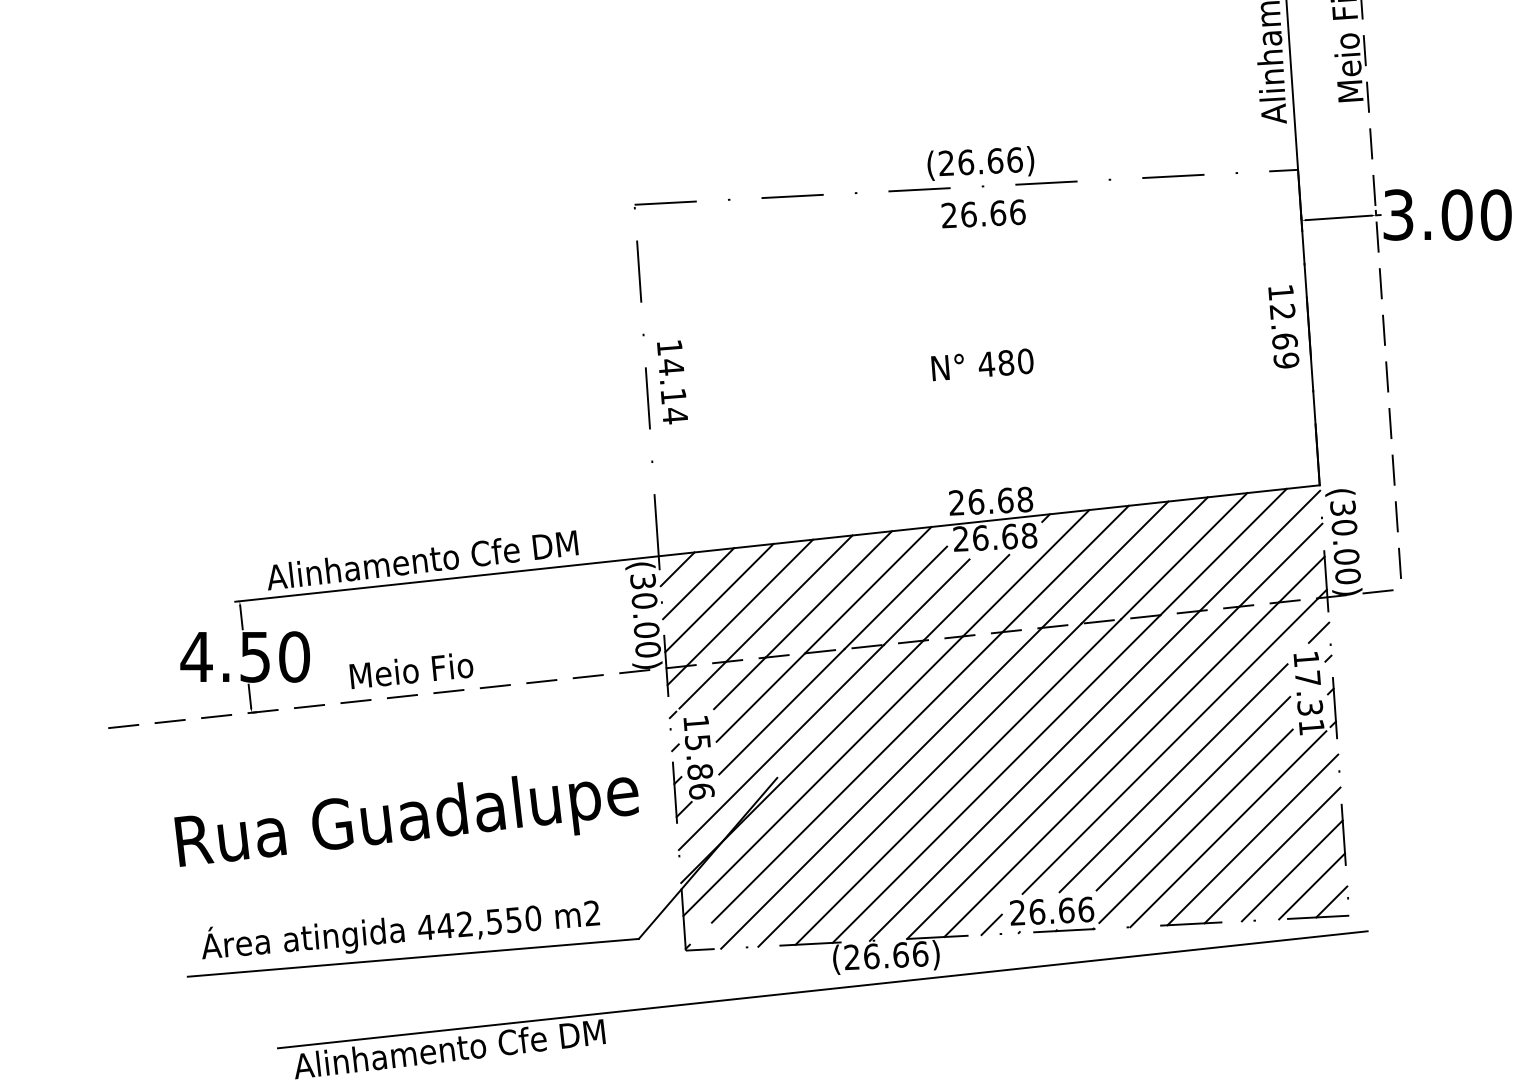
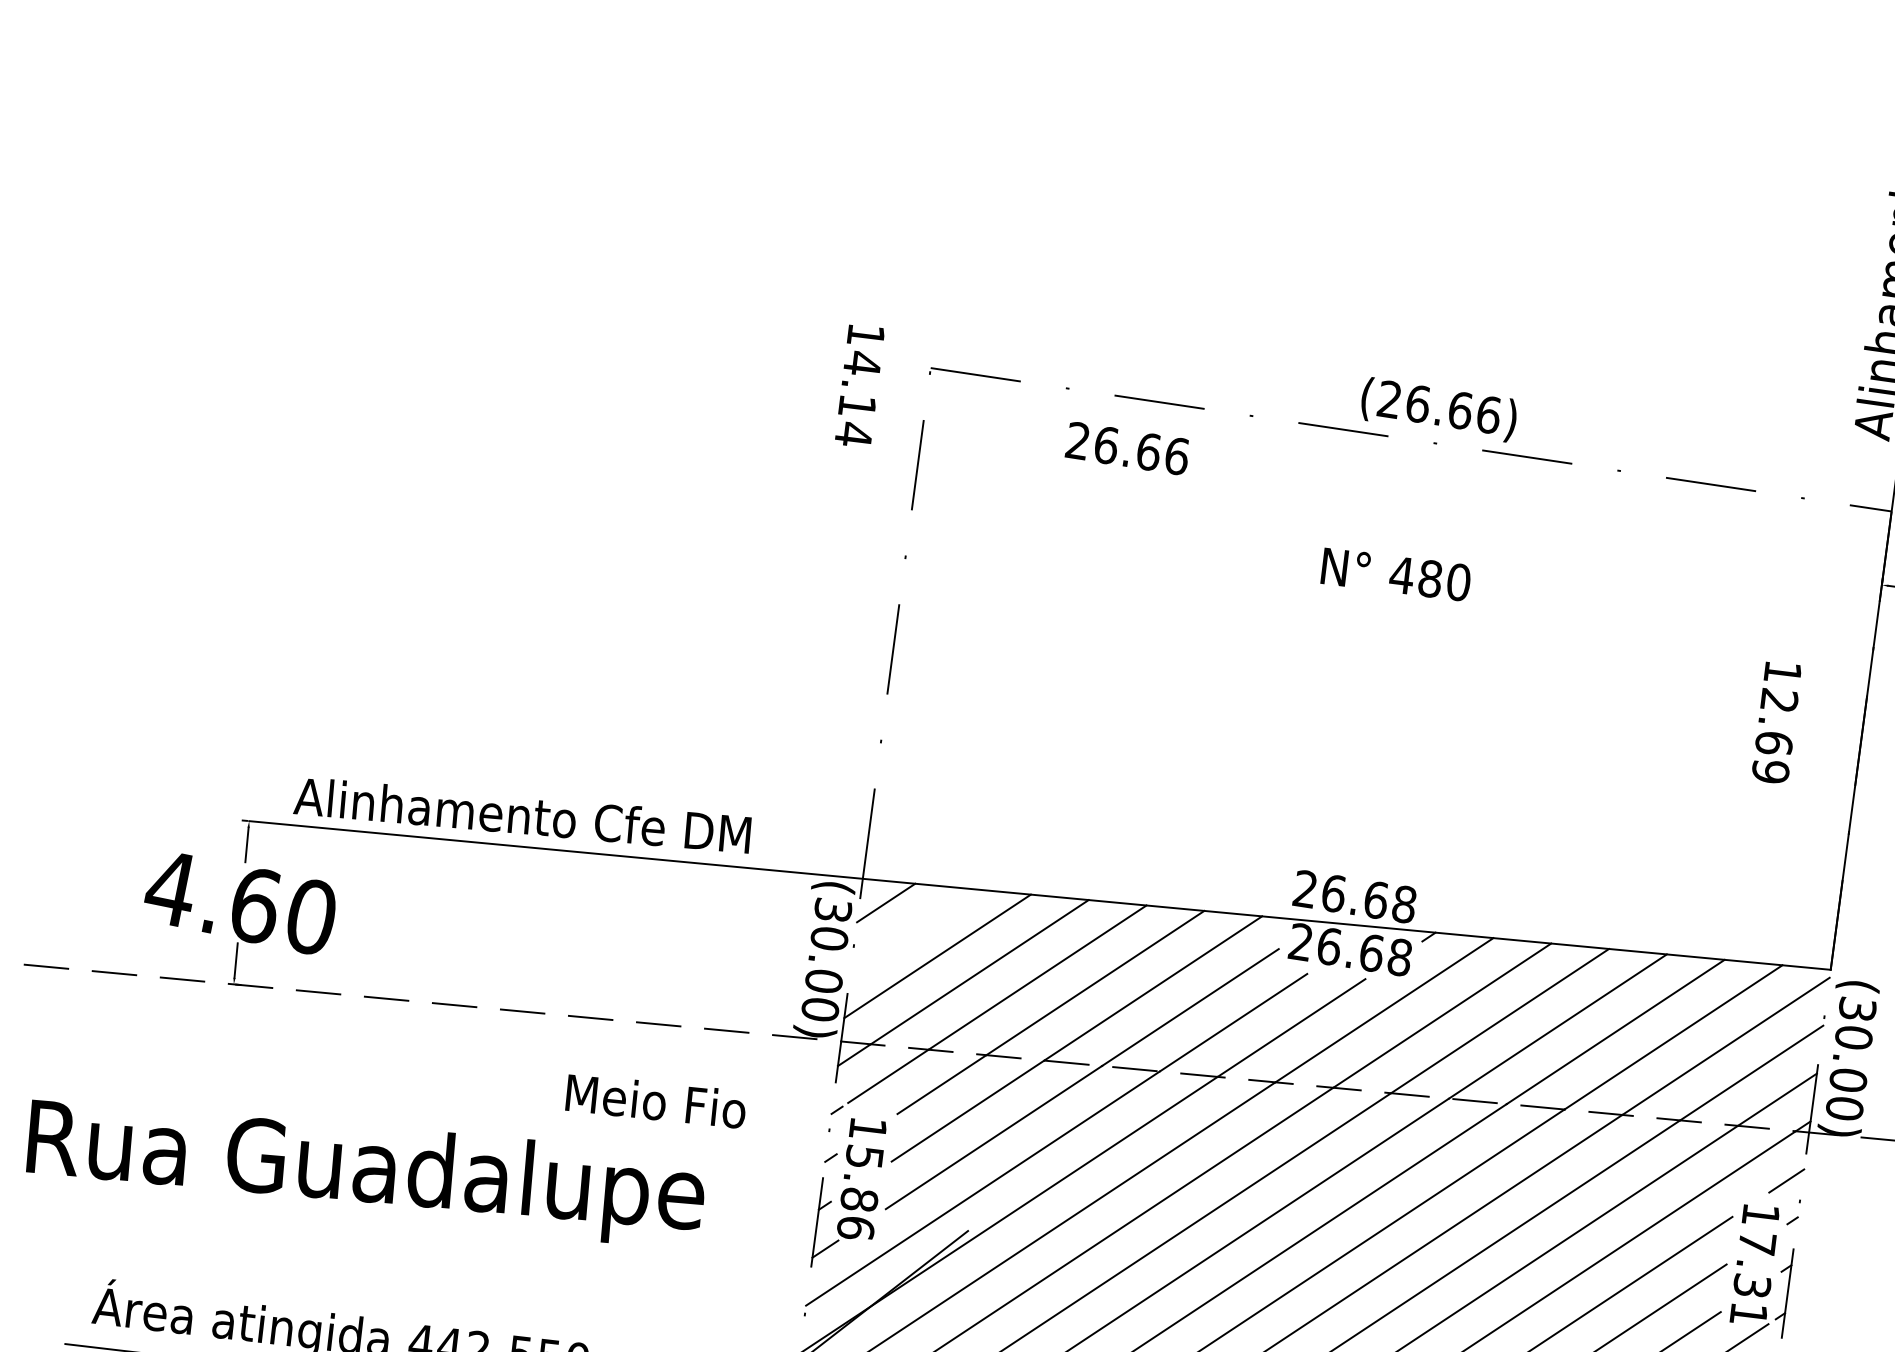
text: (983, 213) -> (1127, 448), moved
text: (1283, 326) -> (1776, 721), moved
text: (982, 364) -> (1396, 574), moved
text: (672, 382) -> (859, 386), moved
line: (698, 583) -> (911, 929), removed
text: (255, 656) -> (255, 904), 4.50 -> 4.60
text: (411, 671) -> (655, 1102), moved
text: (406, 820) -> (364, 1171), moved

